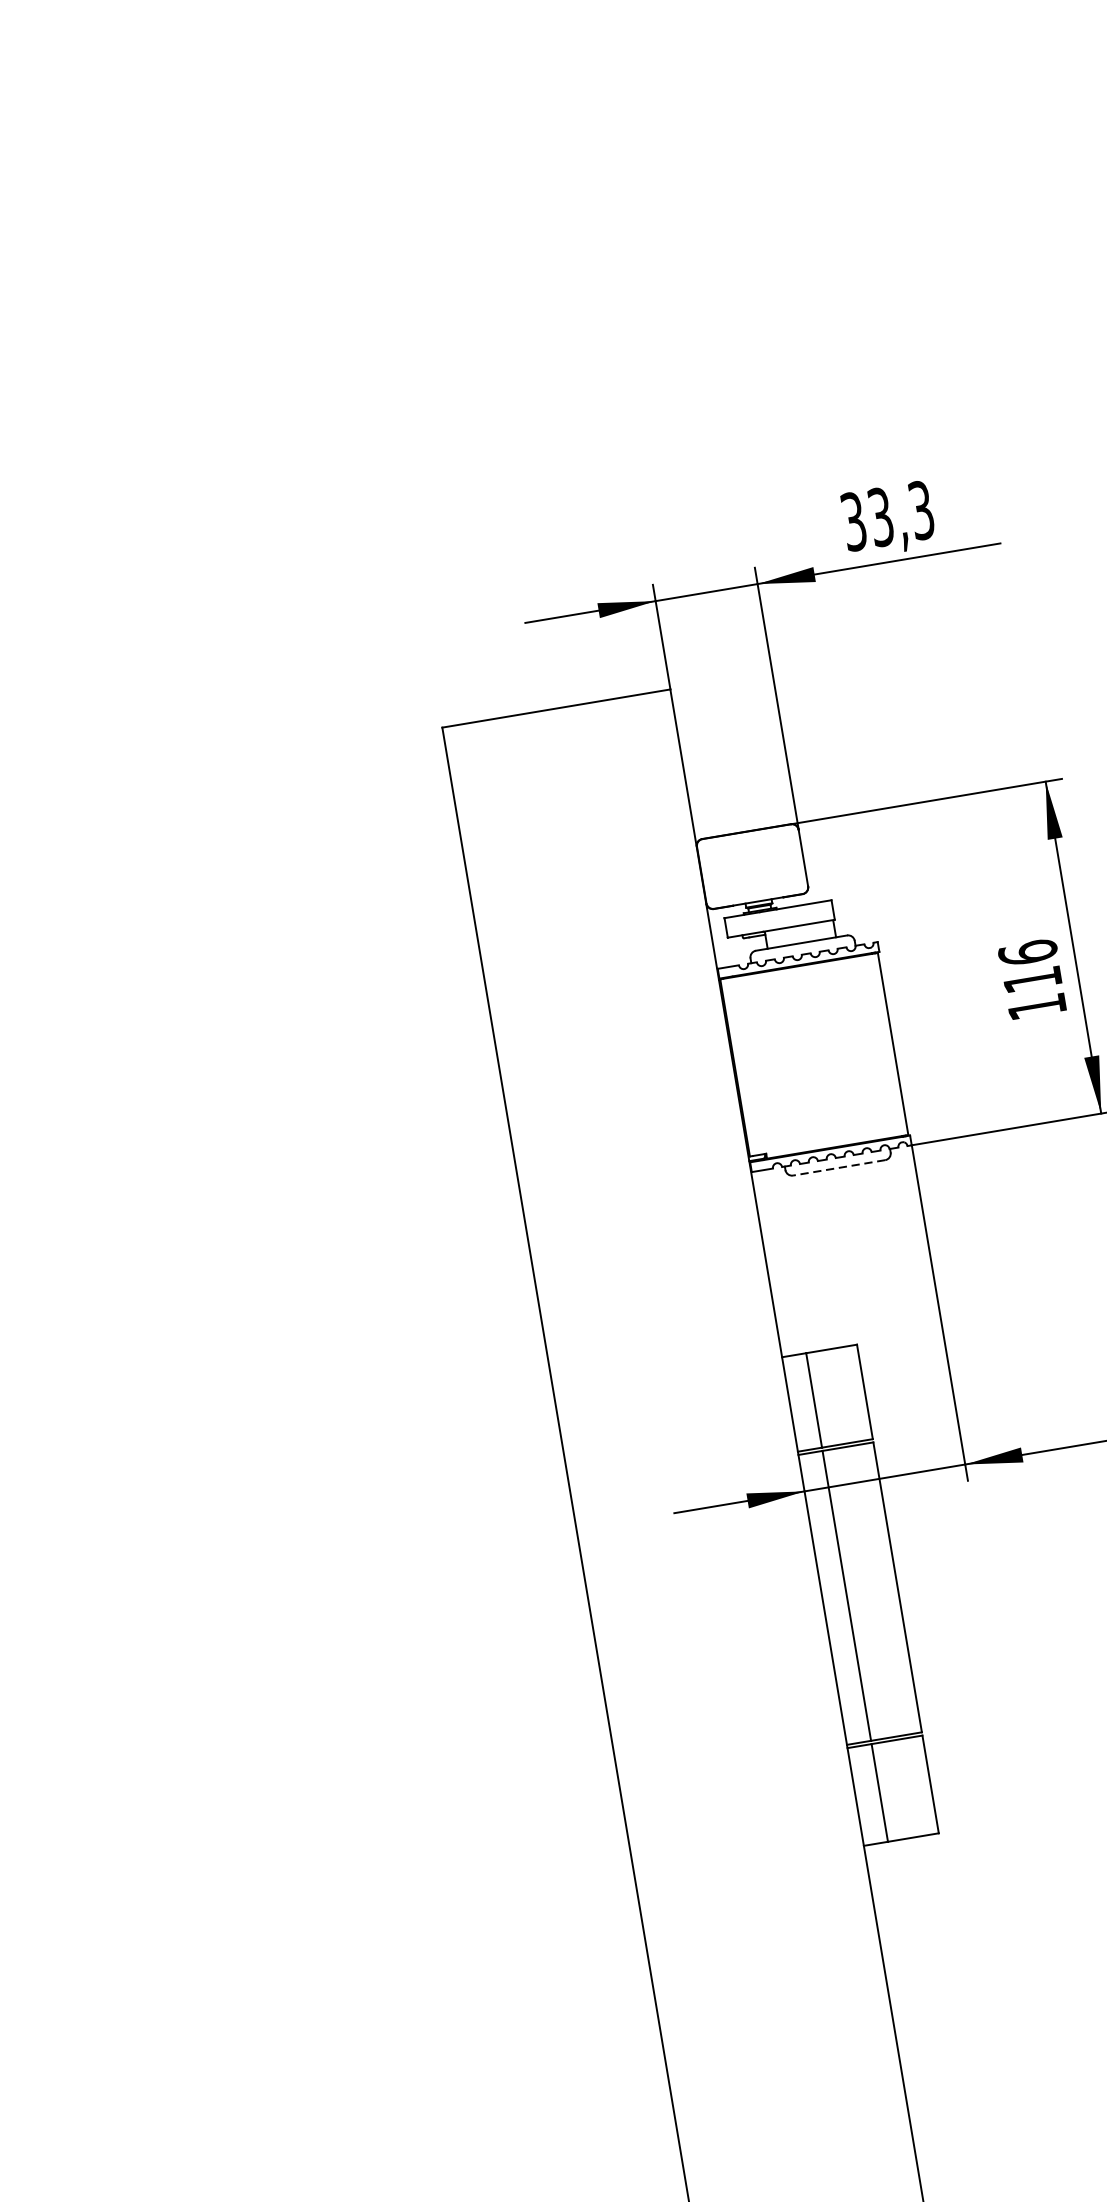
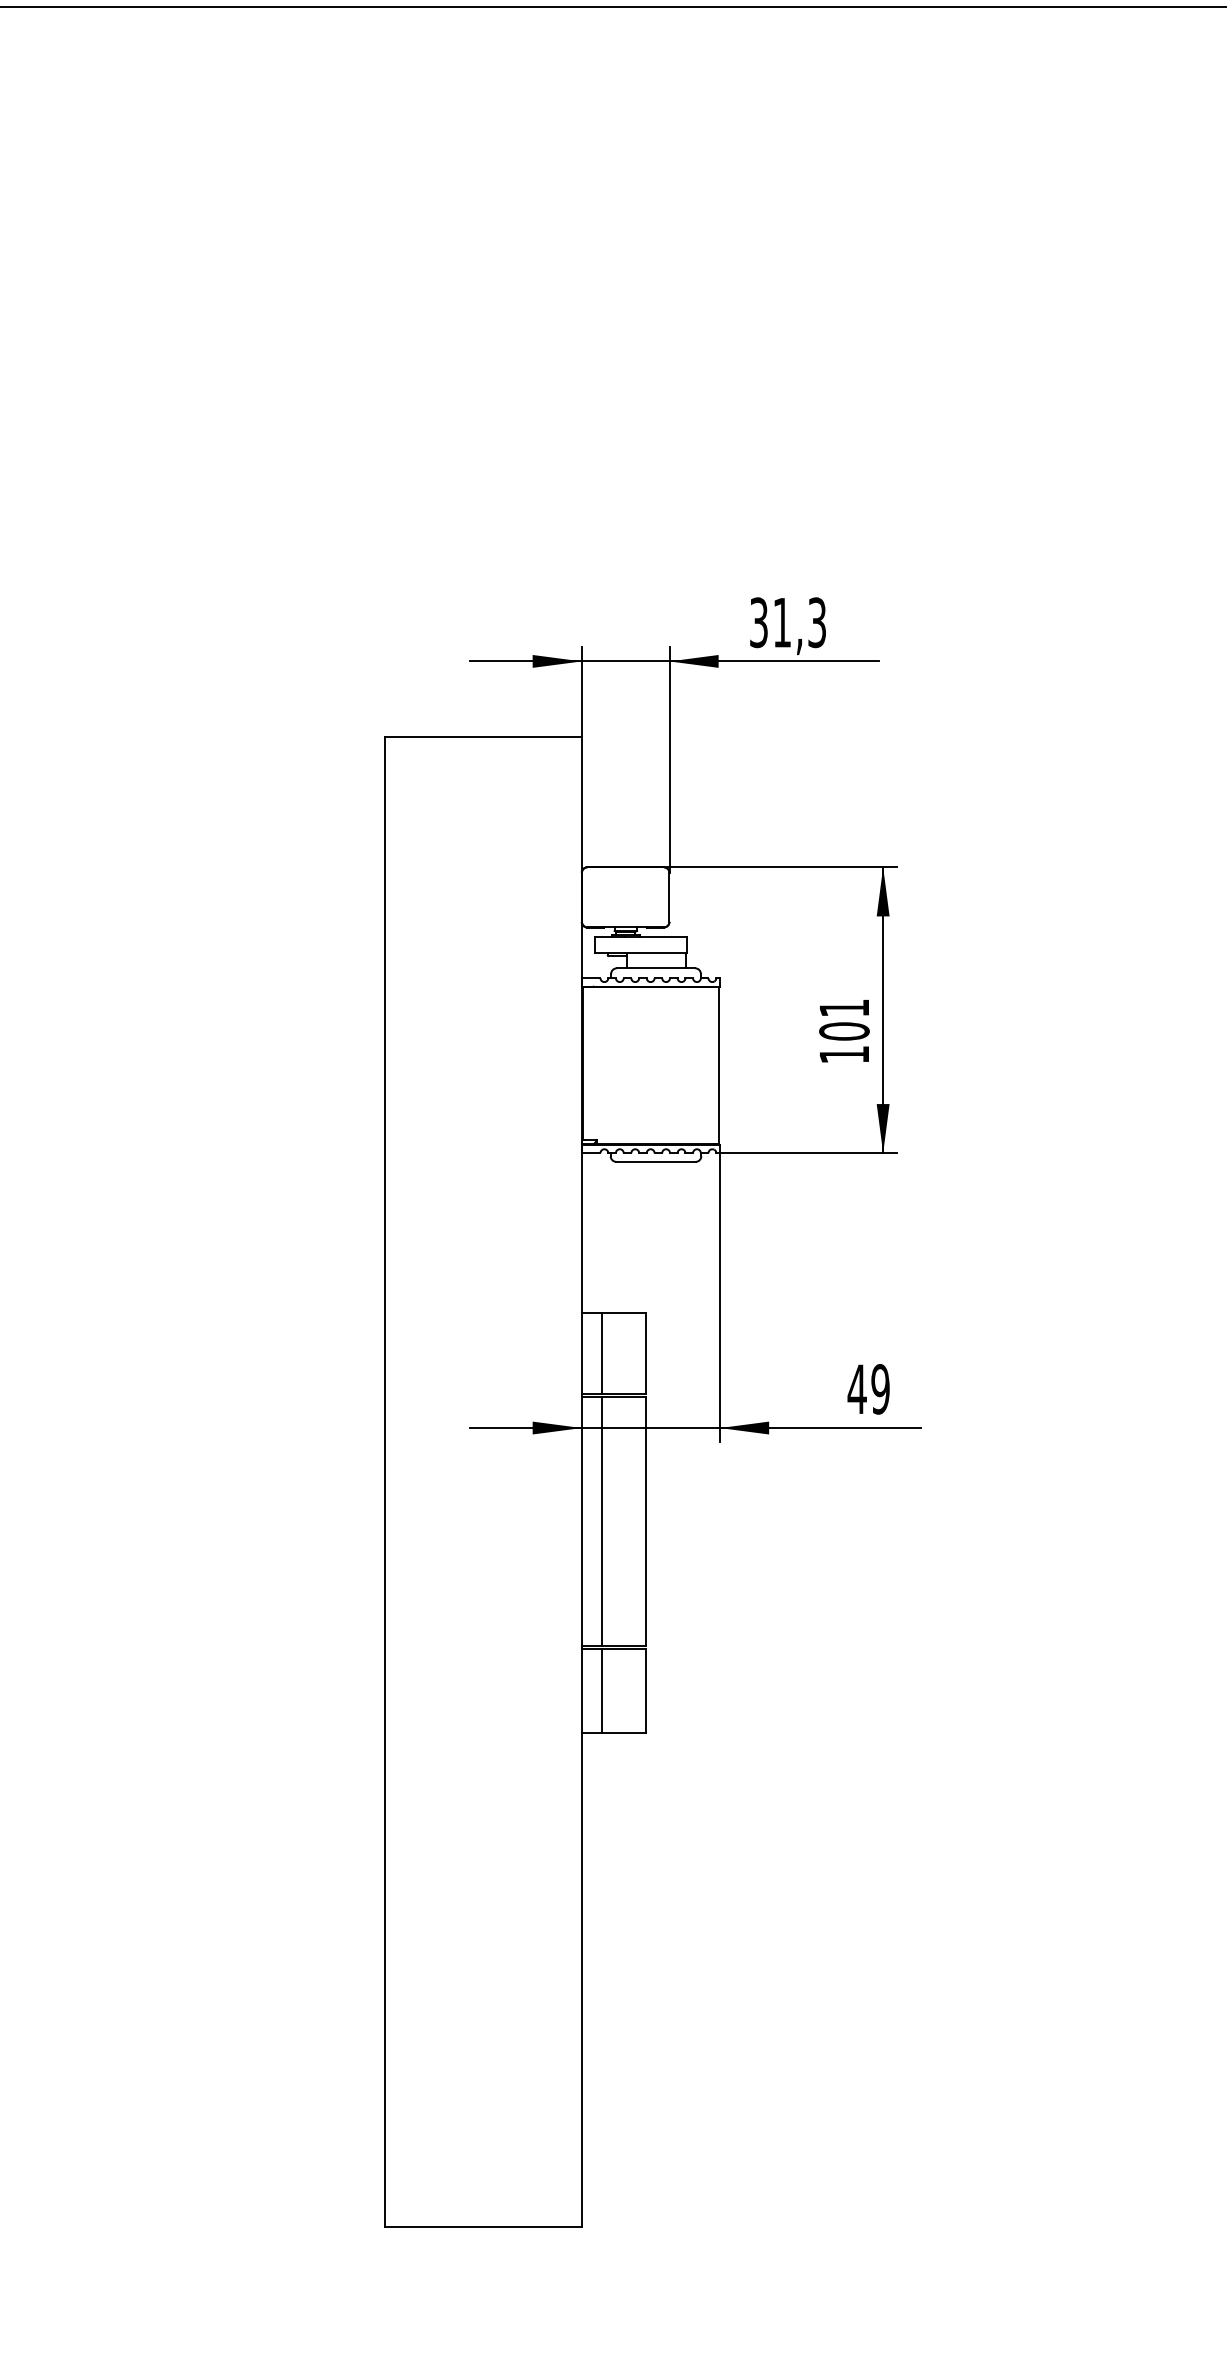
text: (880, 517) -> (781, 622), 33,3 -> 31,3
text: (1030, 965) -> (844, 1019), 116 -> 101
line: (839, 1167) -> (656, 1161), dashed -> solid

